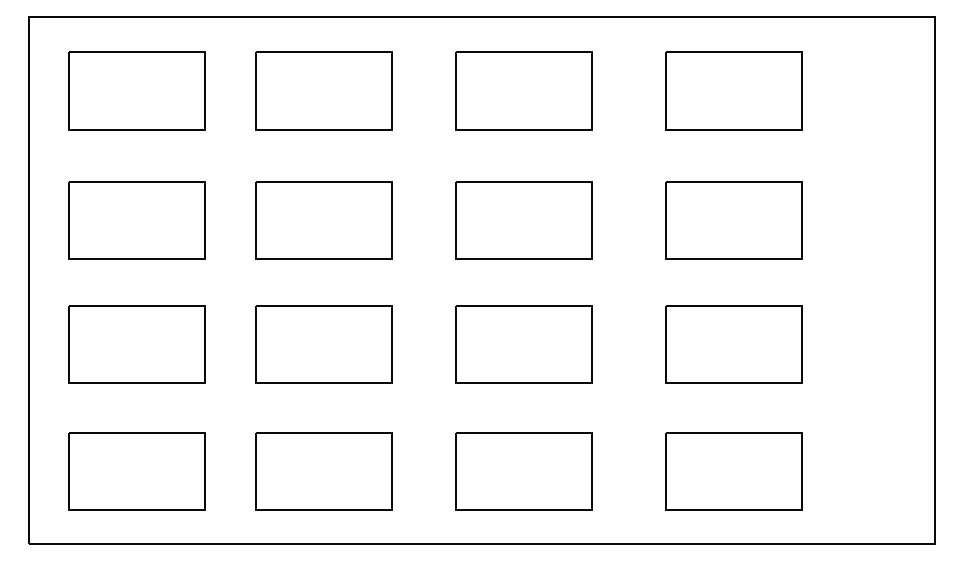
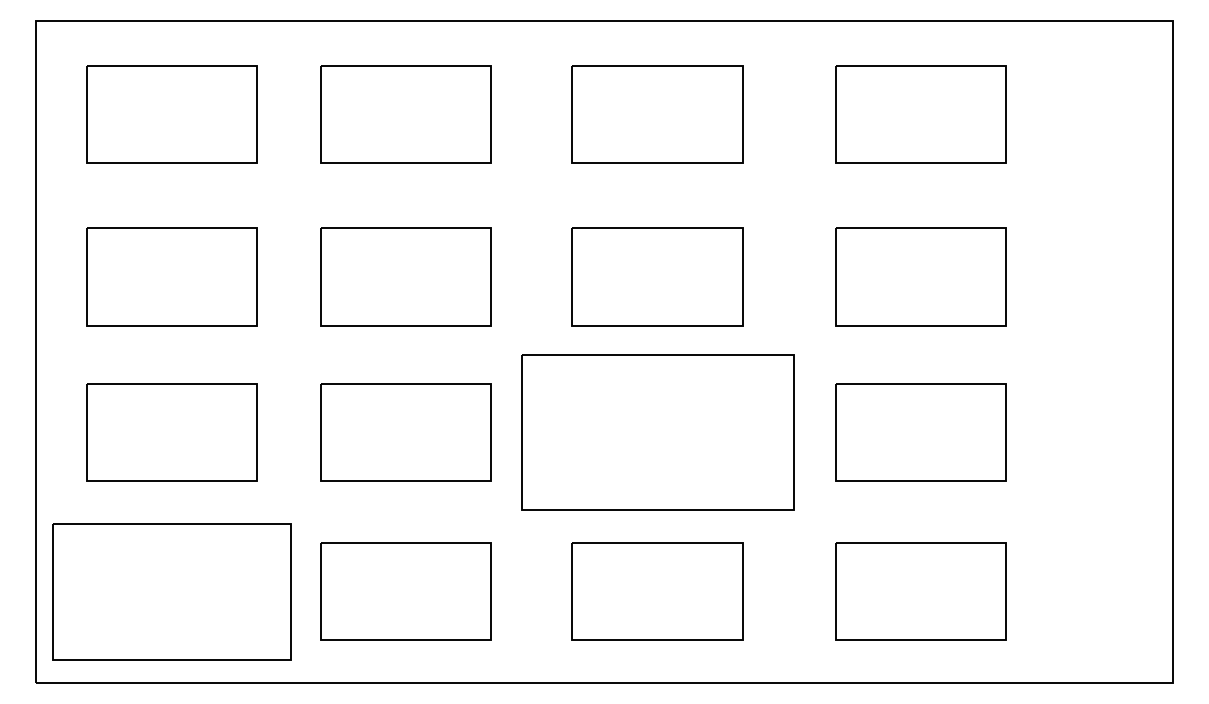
part: (523, 344) -> (656, 432), size x1.6
part: (136, 471) -> (171, 591), size x1.4

